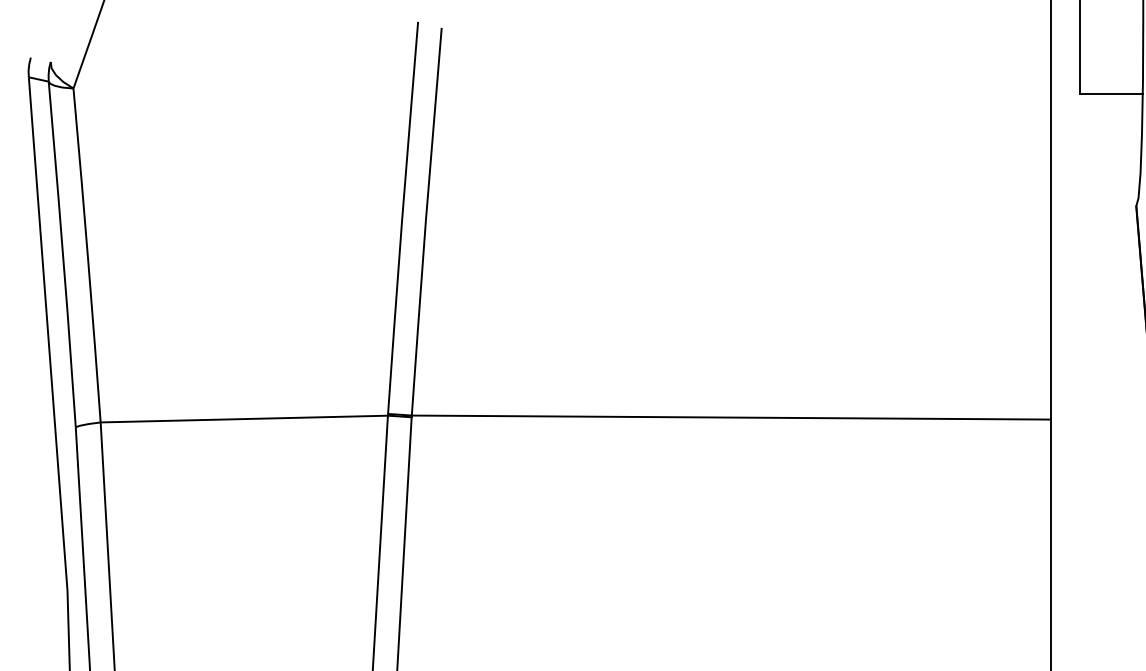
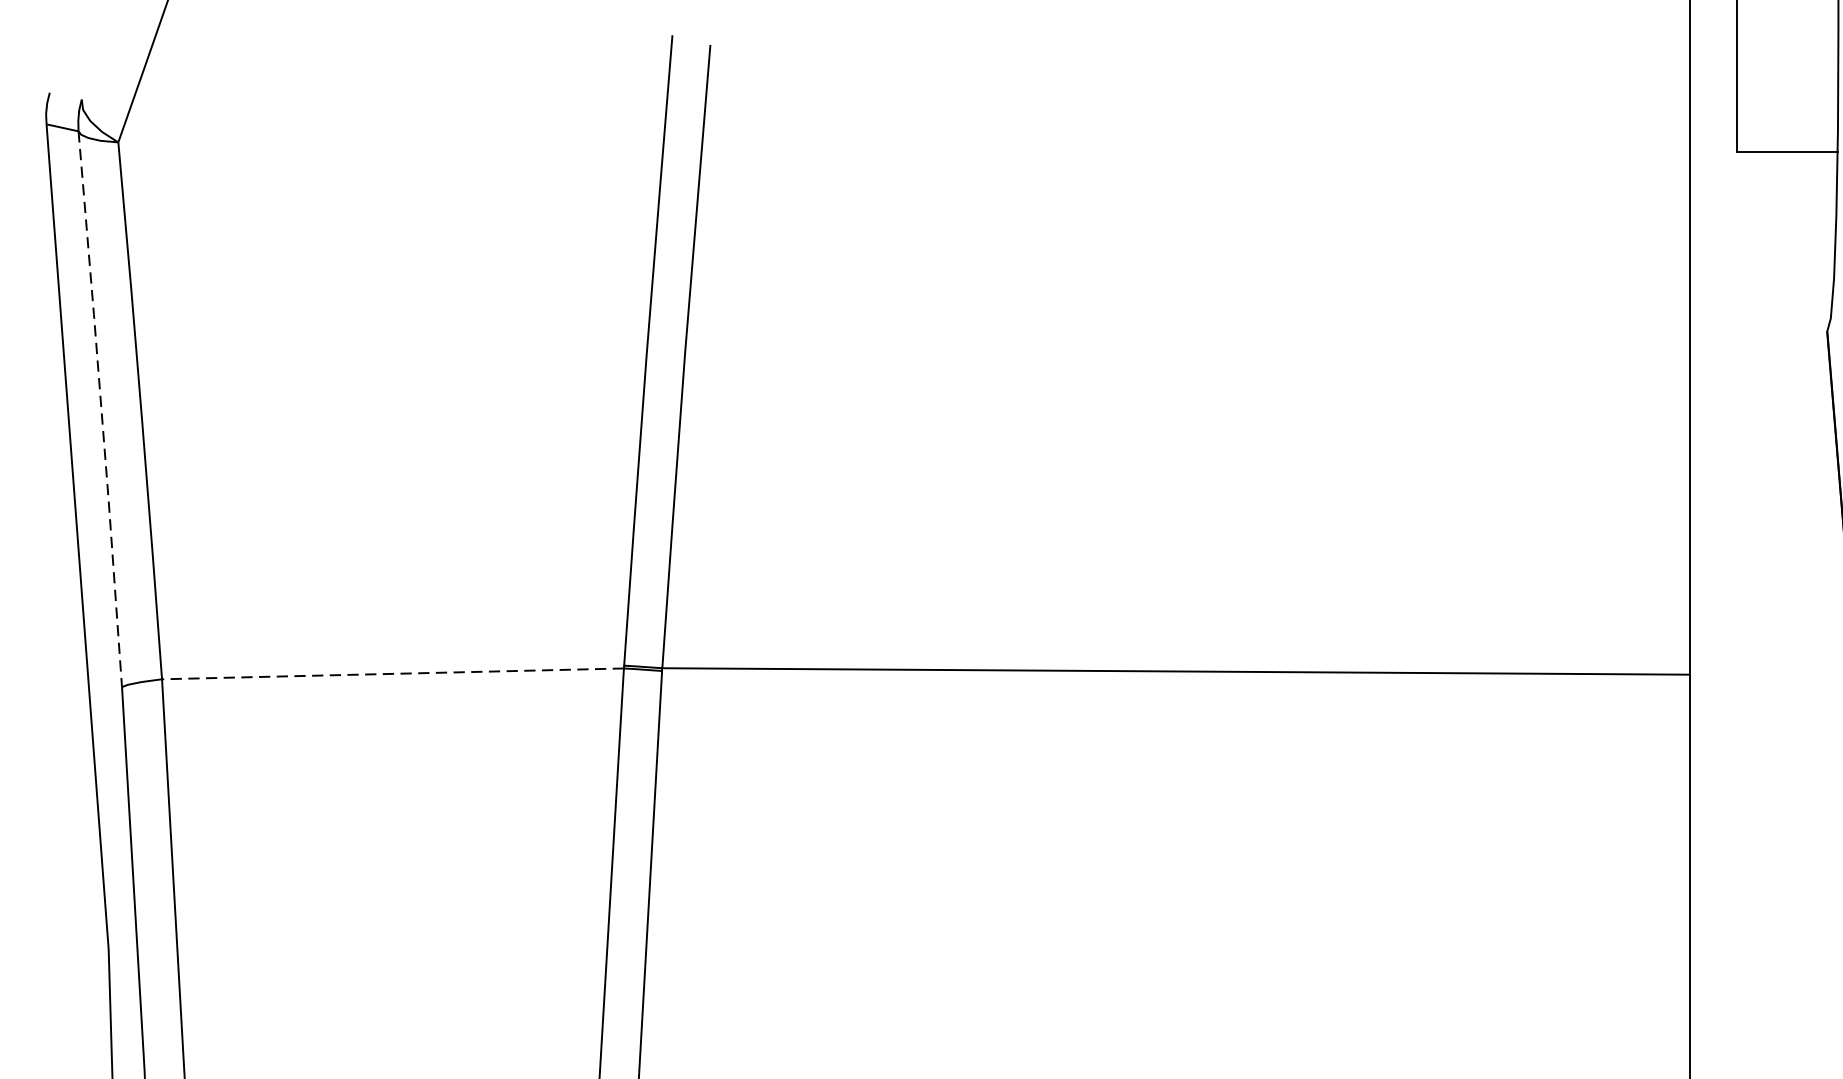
line: (62, 254) -> (100, 409), solid -> dashed
line: (244, 419) -> (393, 674), solid -> dashed

